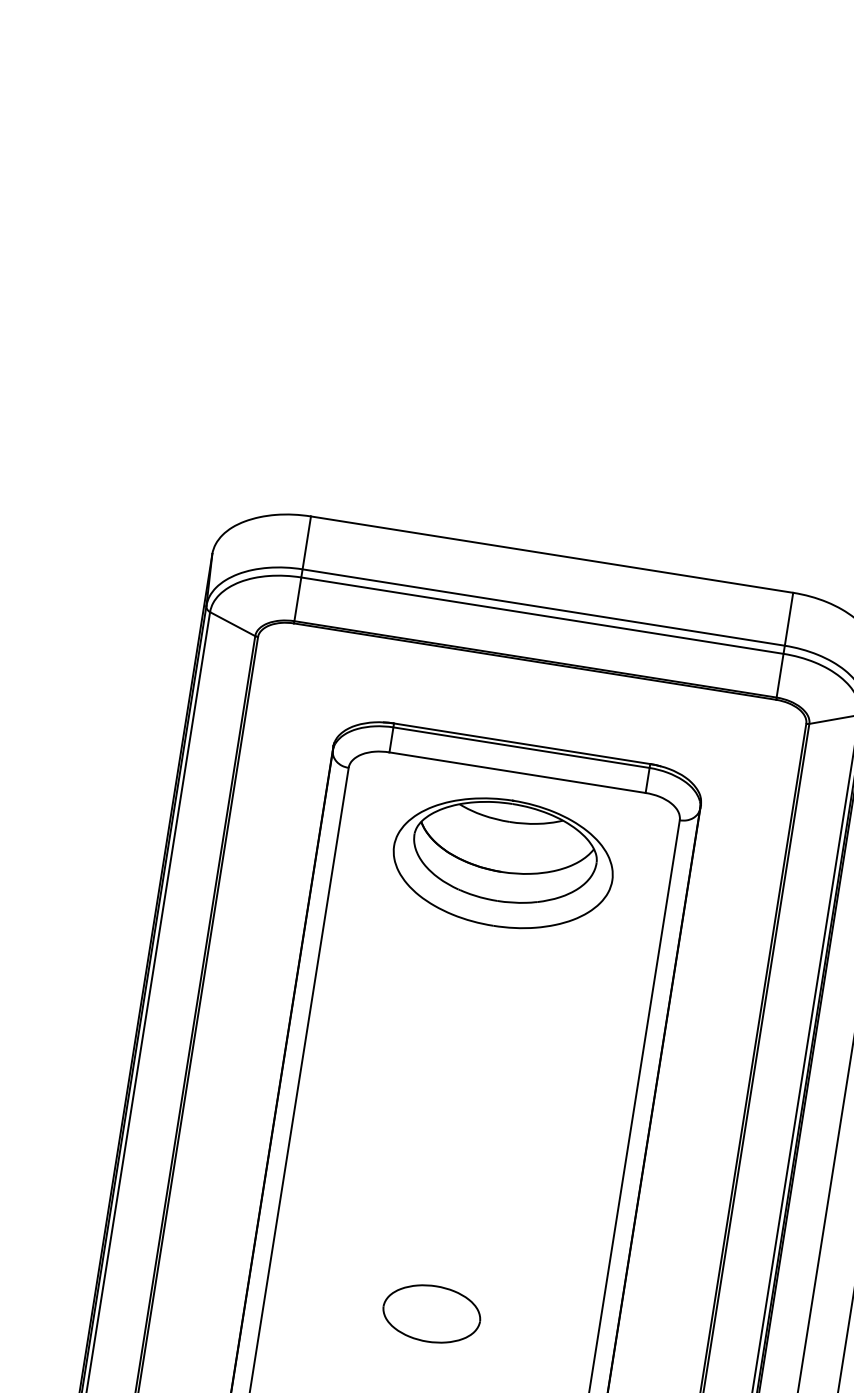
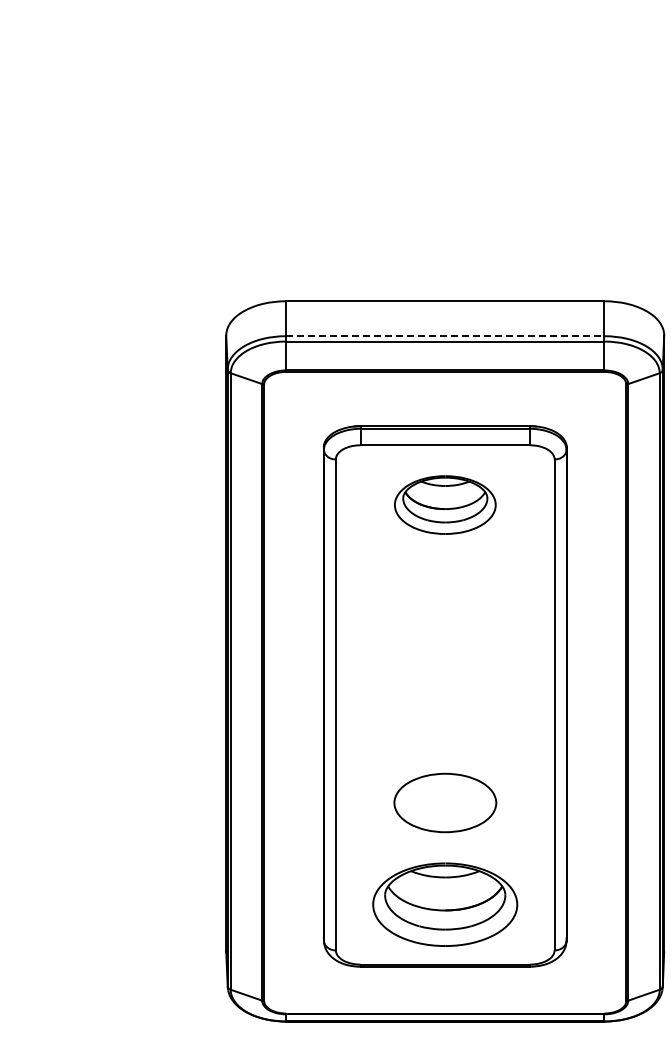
line: (544, 608) -> (445, 336), solid -> dashed
part: (503, 862) -> (445, 504), size x0.7
part: (430, 1313) -> (444, 802), size x1.6

